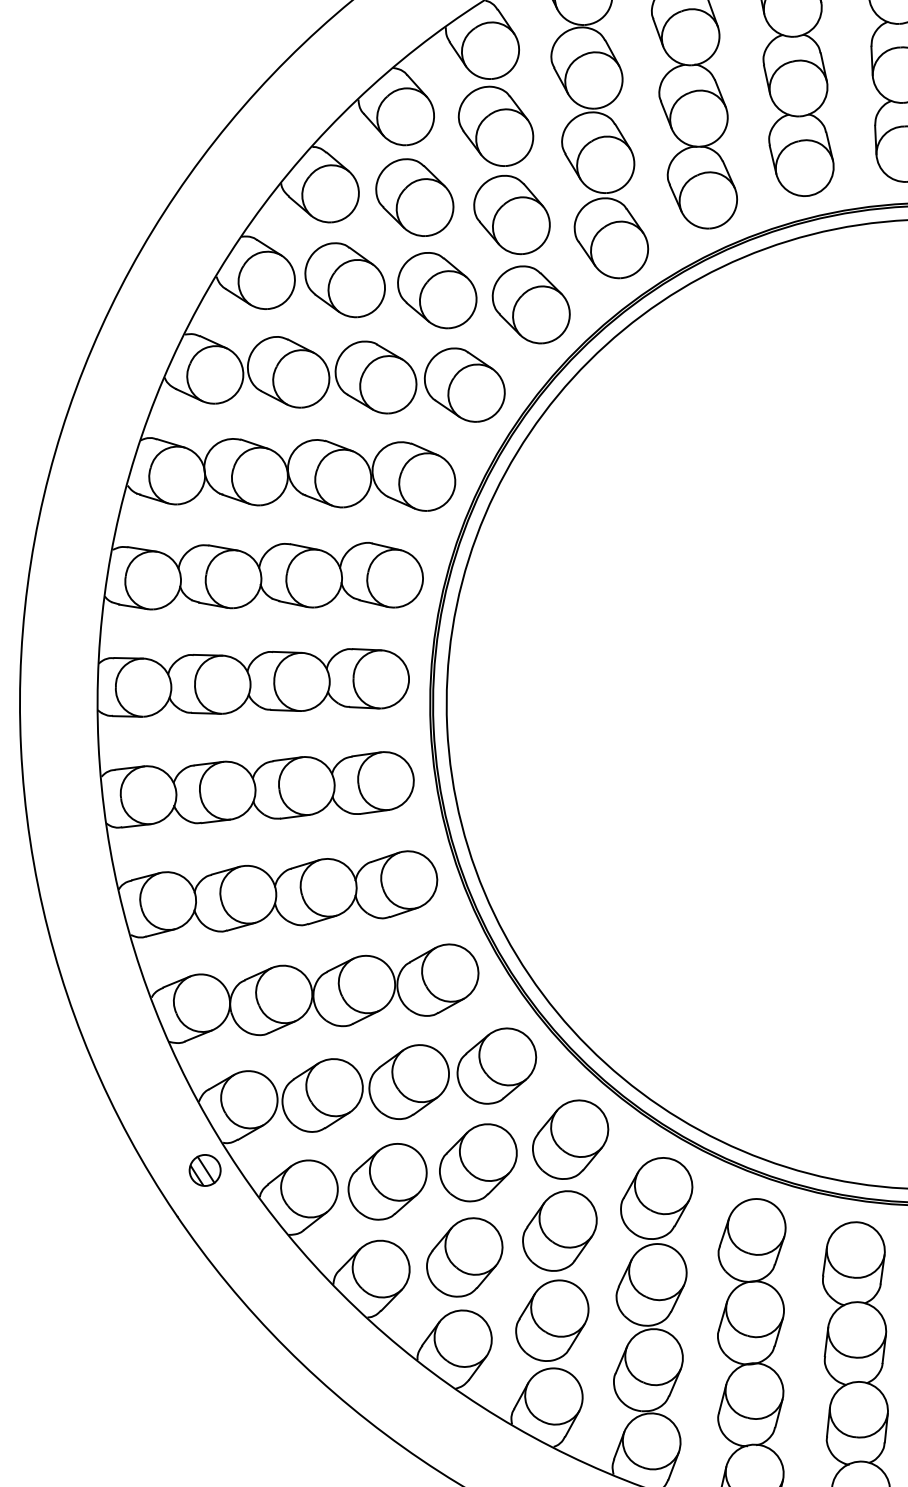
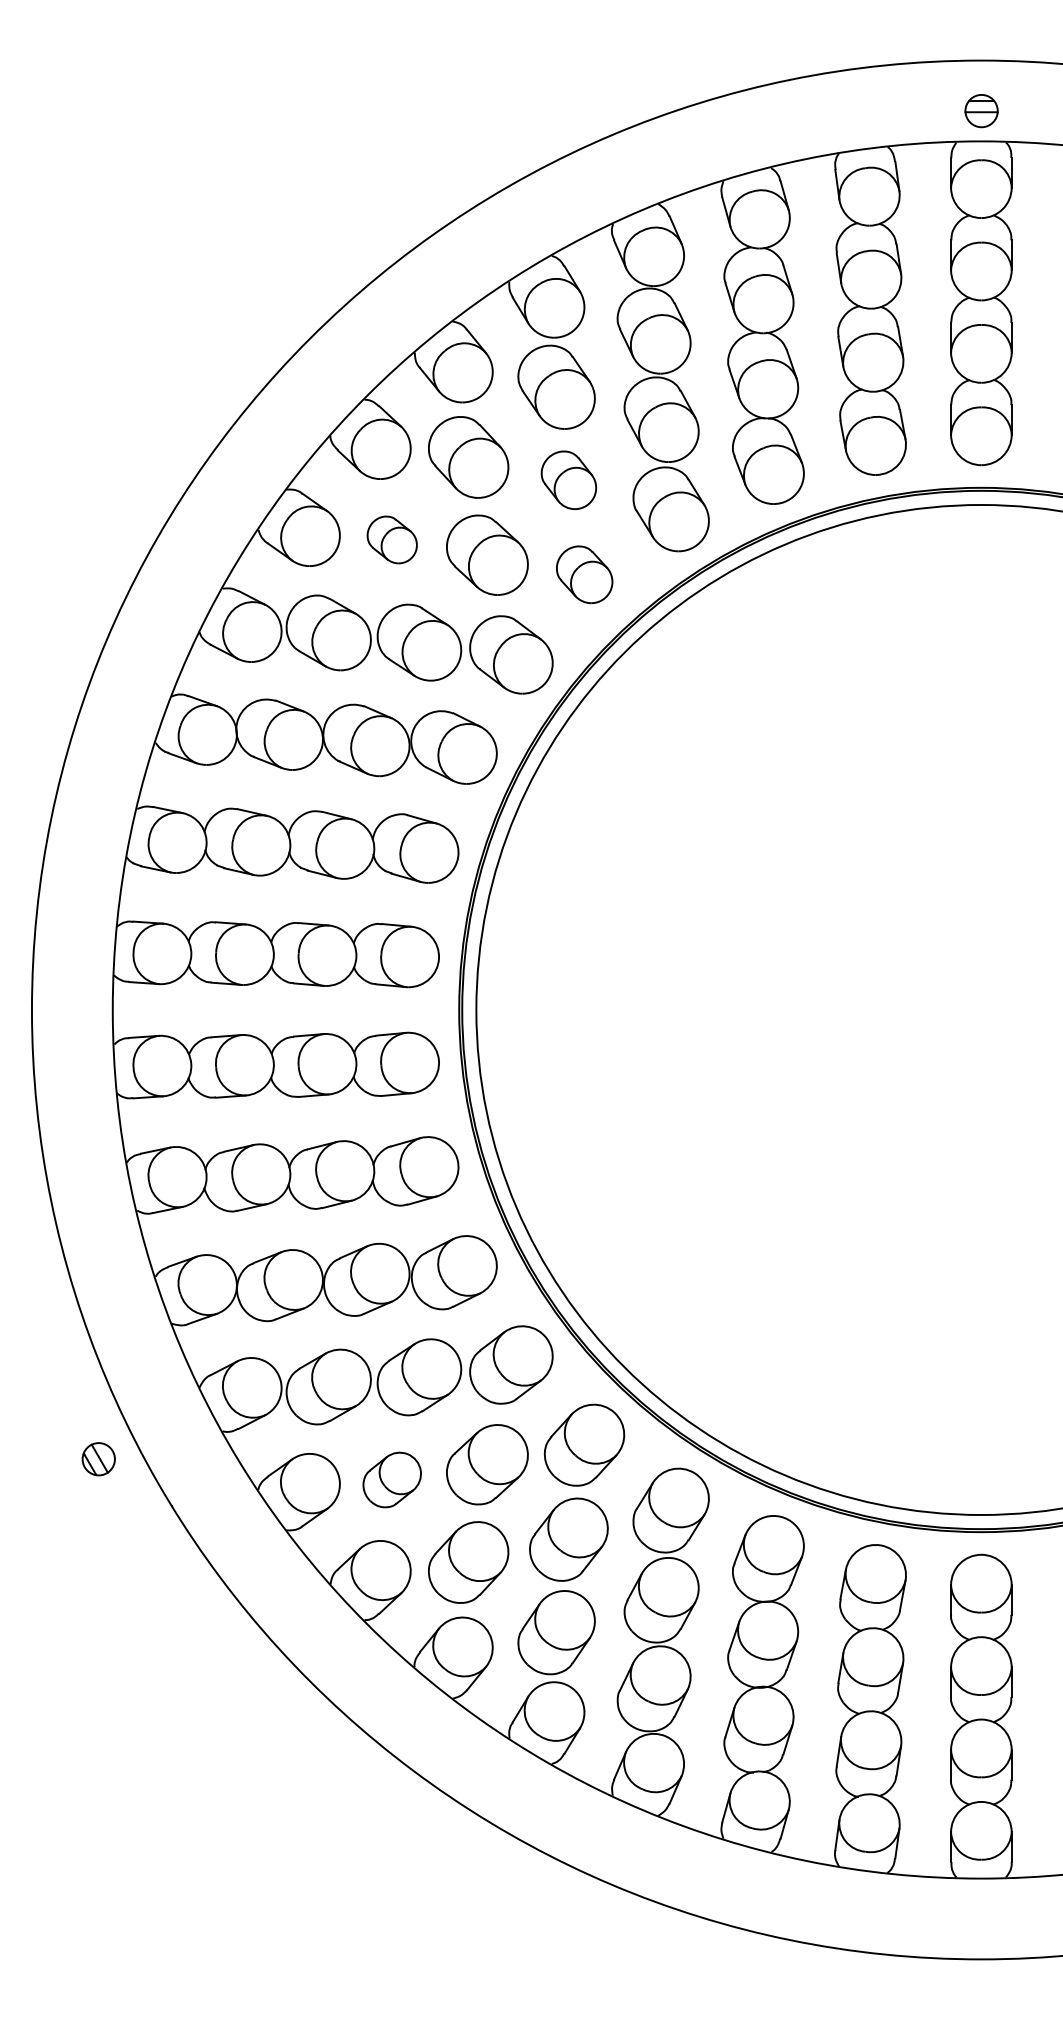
part: (511, 215) -> (568, 480), size x0.7
part: (345, 279) -> (392, 539), size x0.6
part: (531, 304) -> (584, 574), size x0.7
part: (204, 1170) -> (98, 1459), moved
part: (388, 1181) -> (392, 1479), size x0.7

